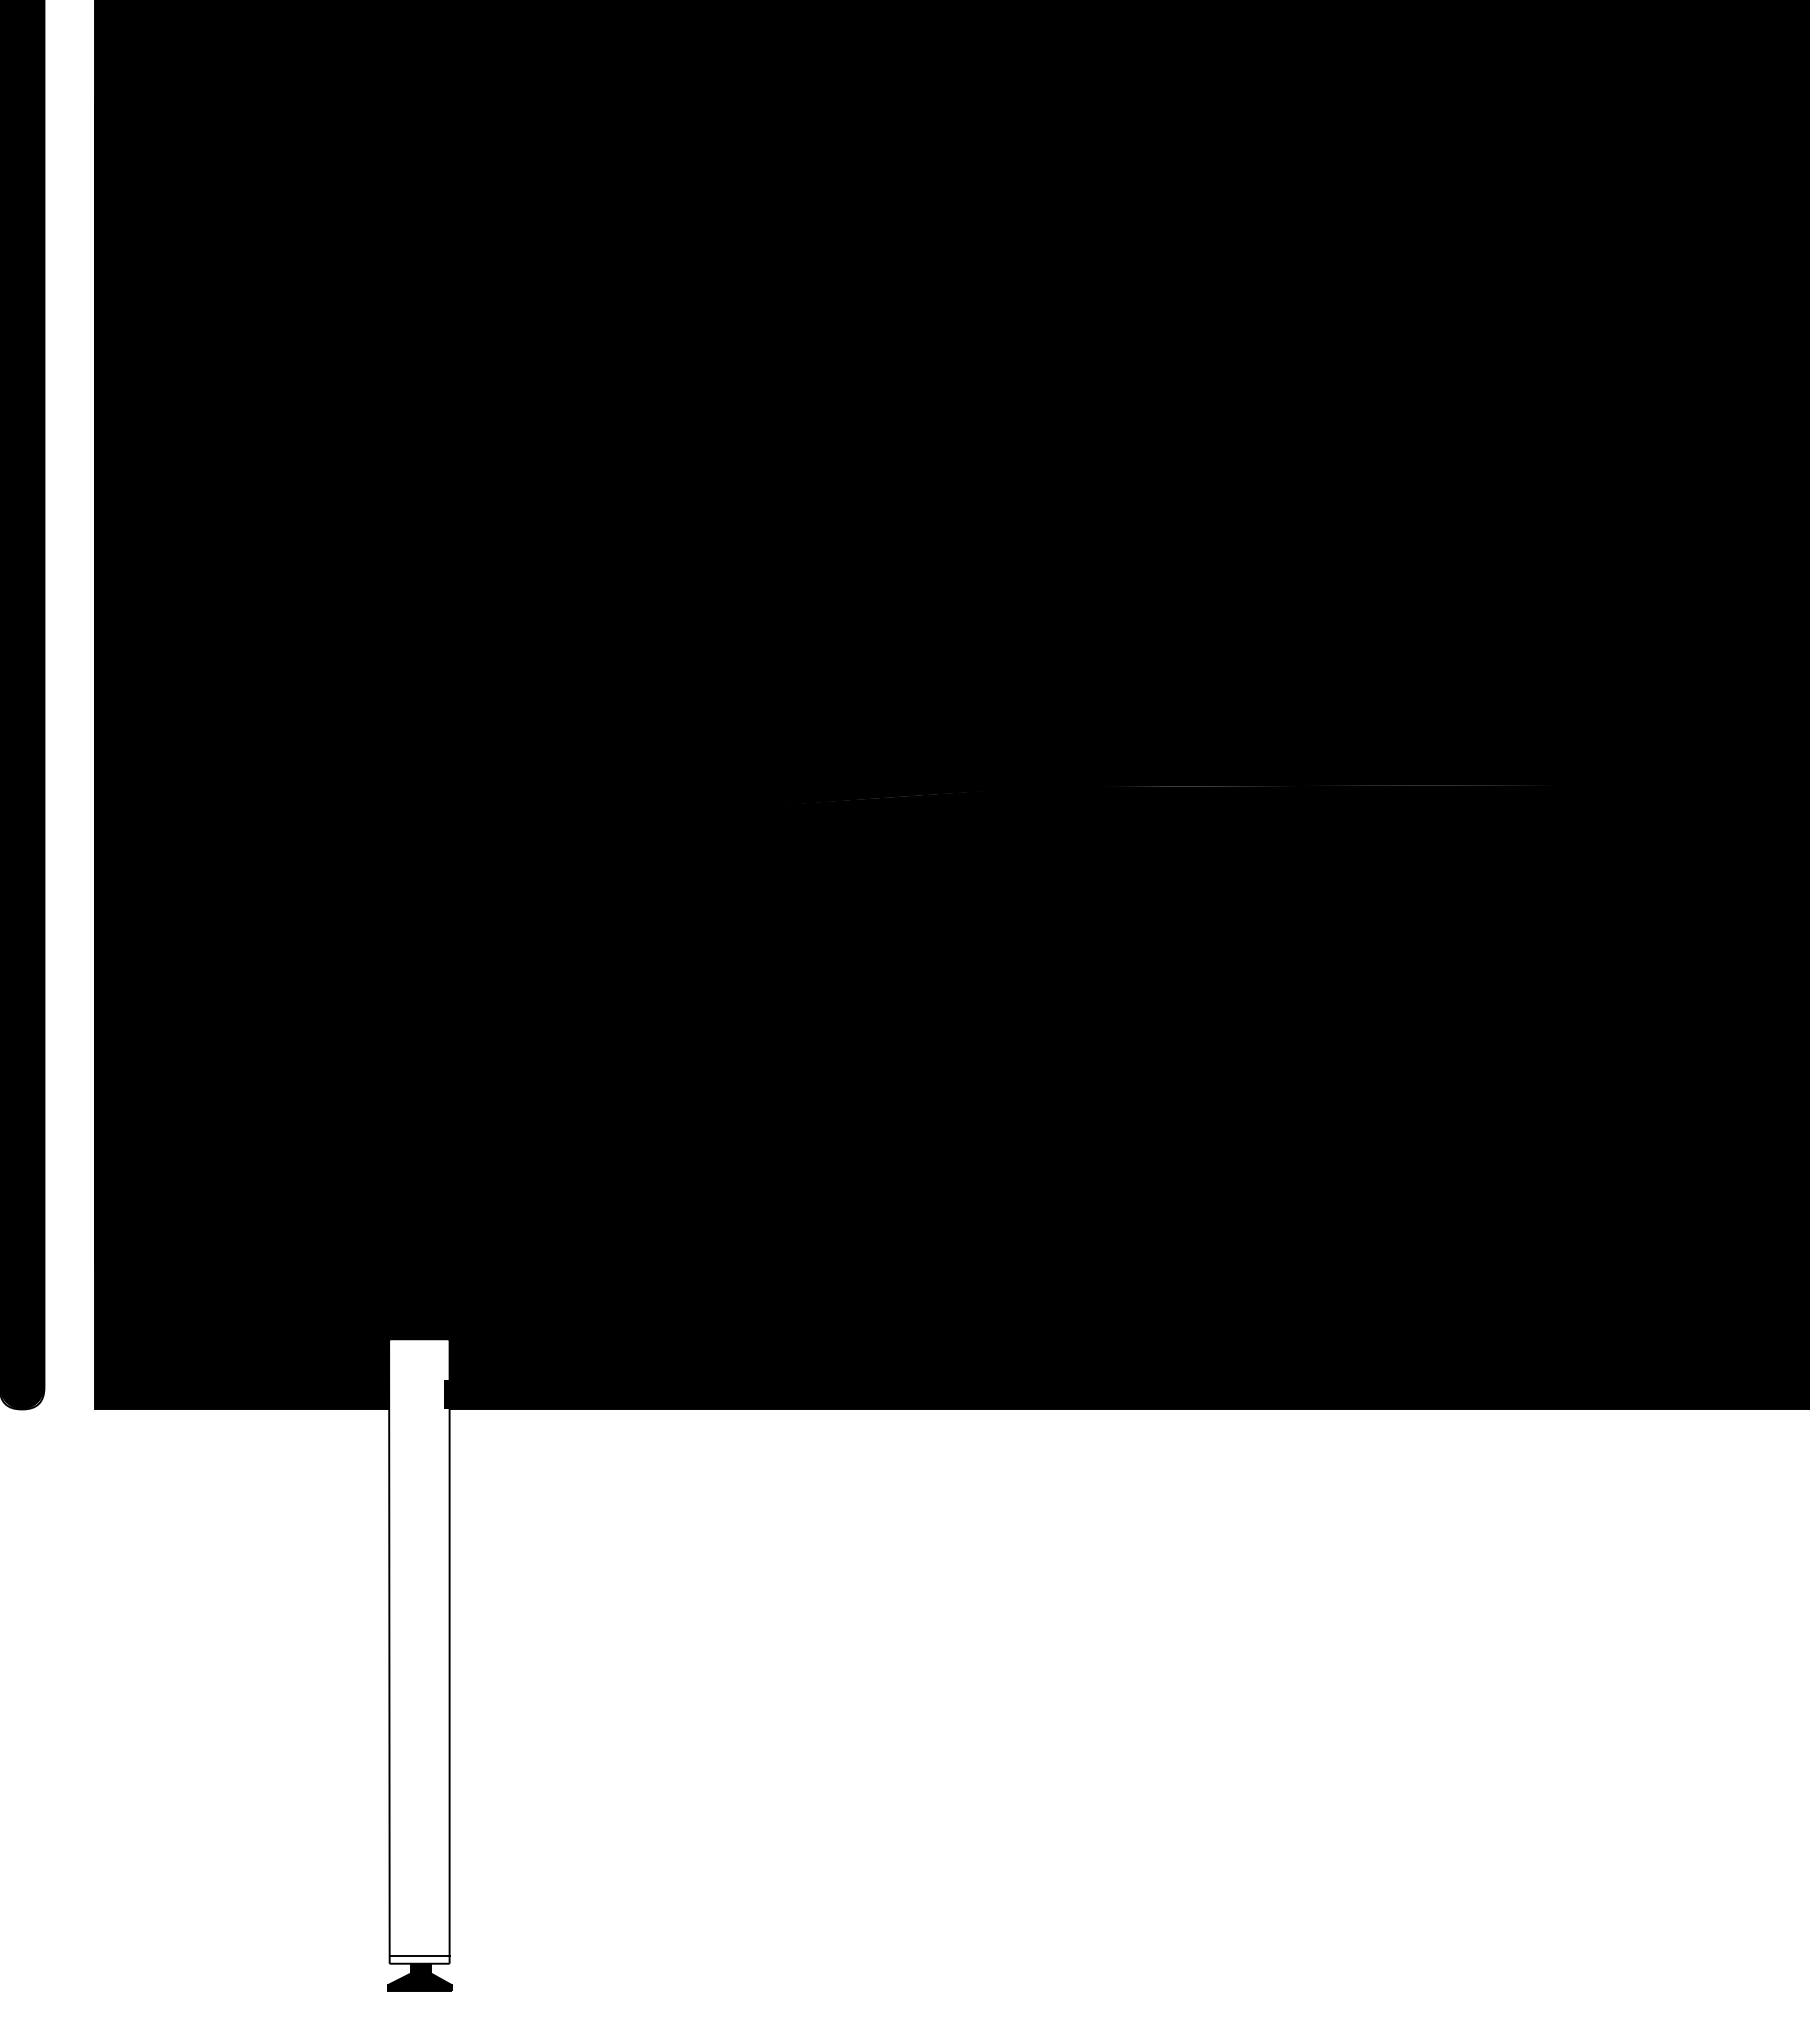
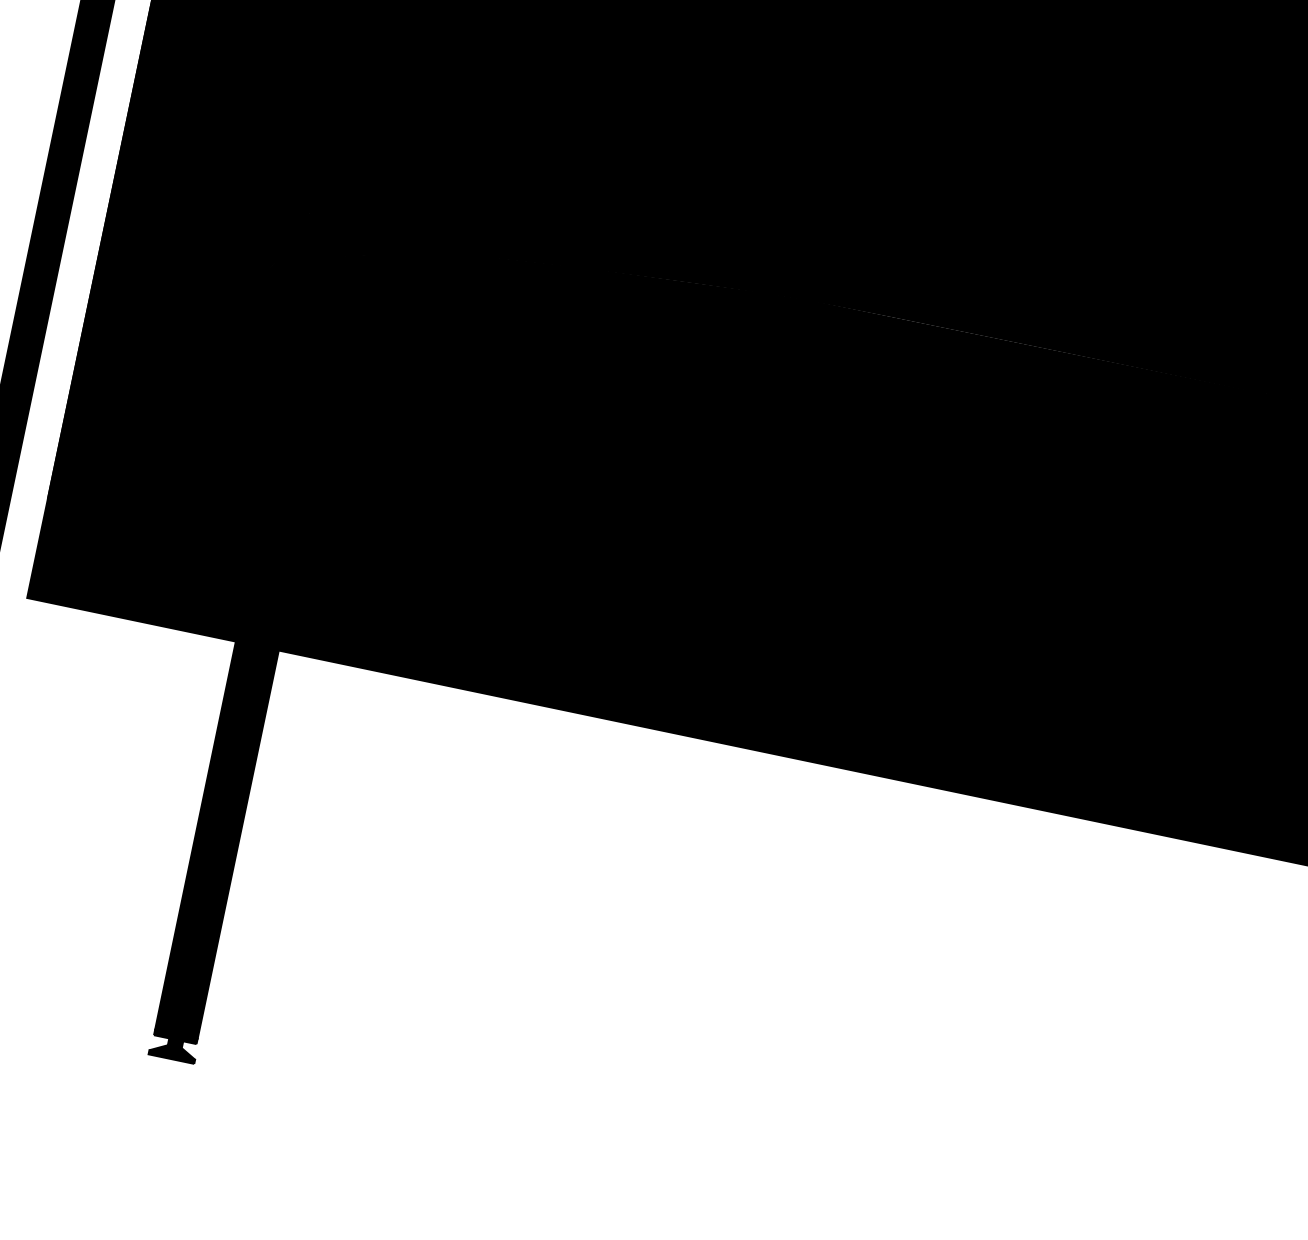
fill: (419, 1651) -> (221, 817), added

